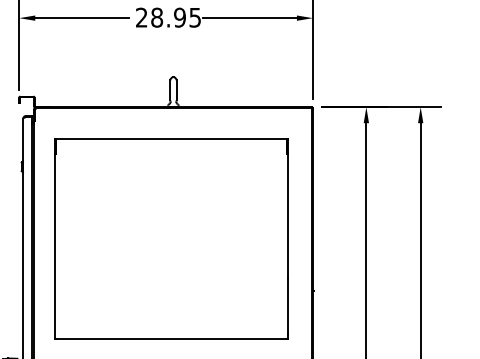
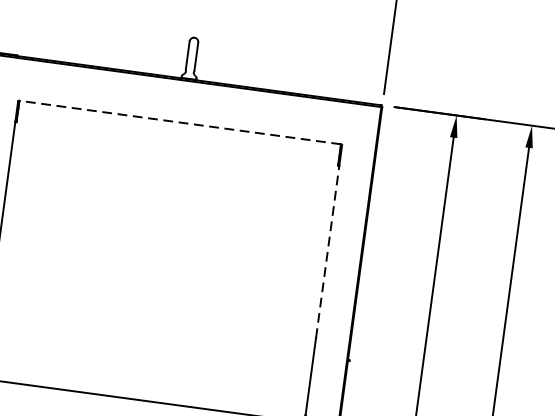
line: (171, 138) -> (180, 122), solid -> dashed
line: (288, 215) -> (328, 251), solid -> dashed

